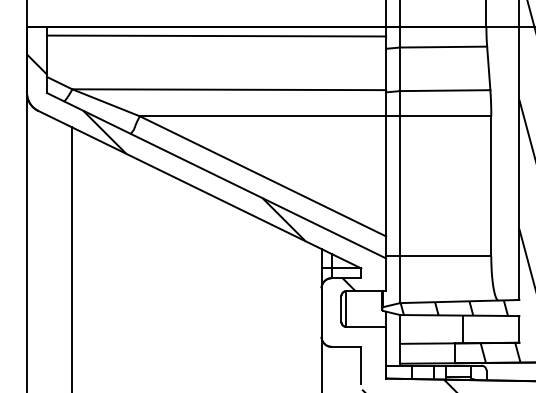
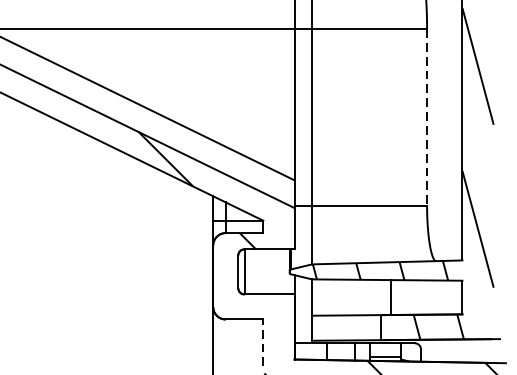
line: (491, 186) -> (427, 117), solid -> dashed
line: (361, 365) -> (263, 343), solid -> dashed

